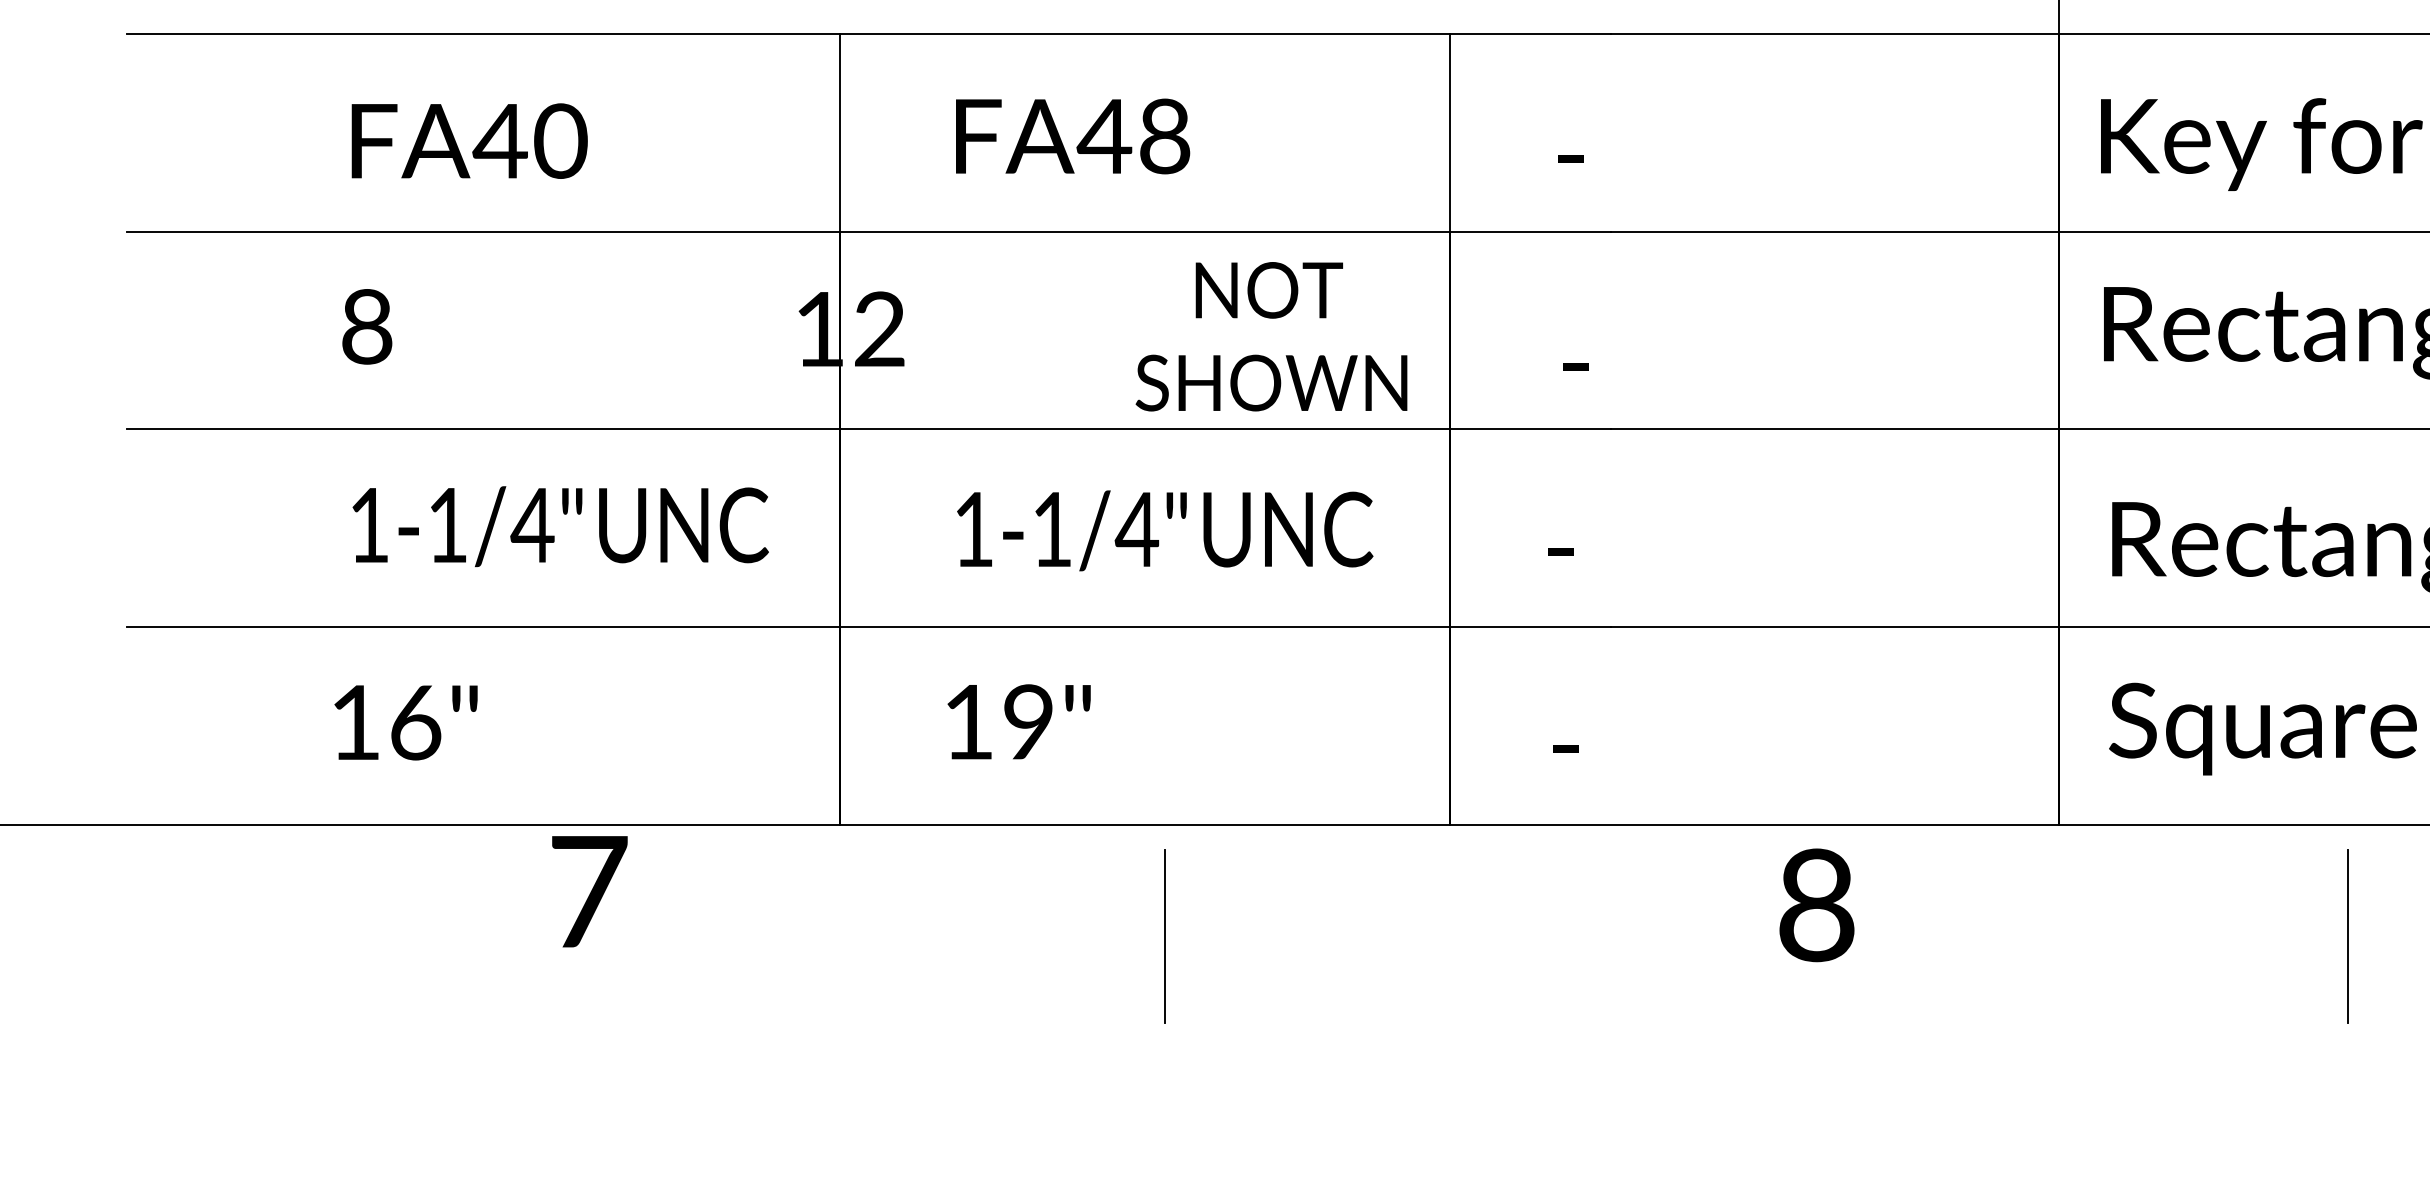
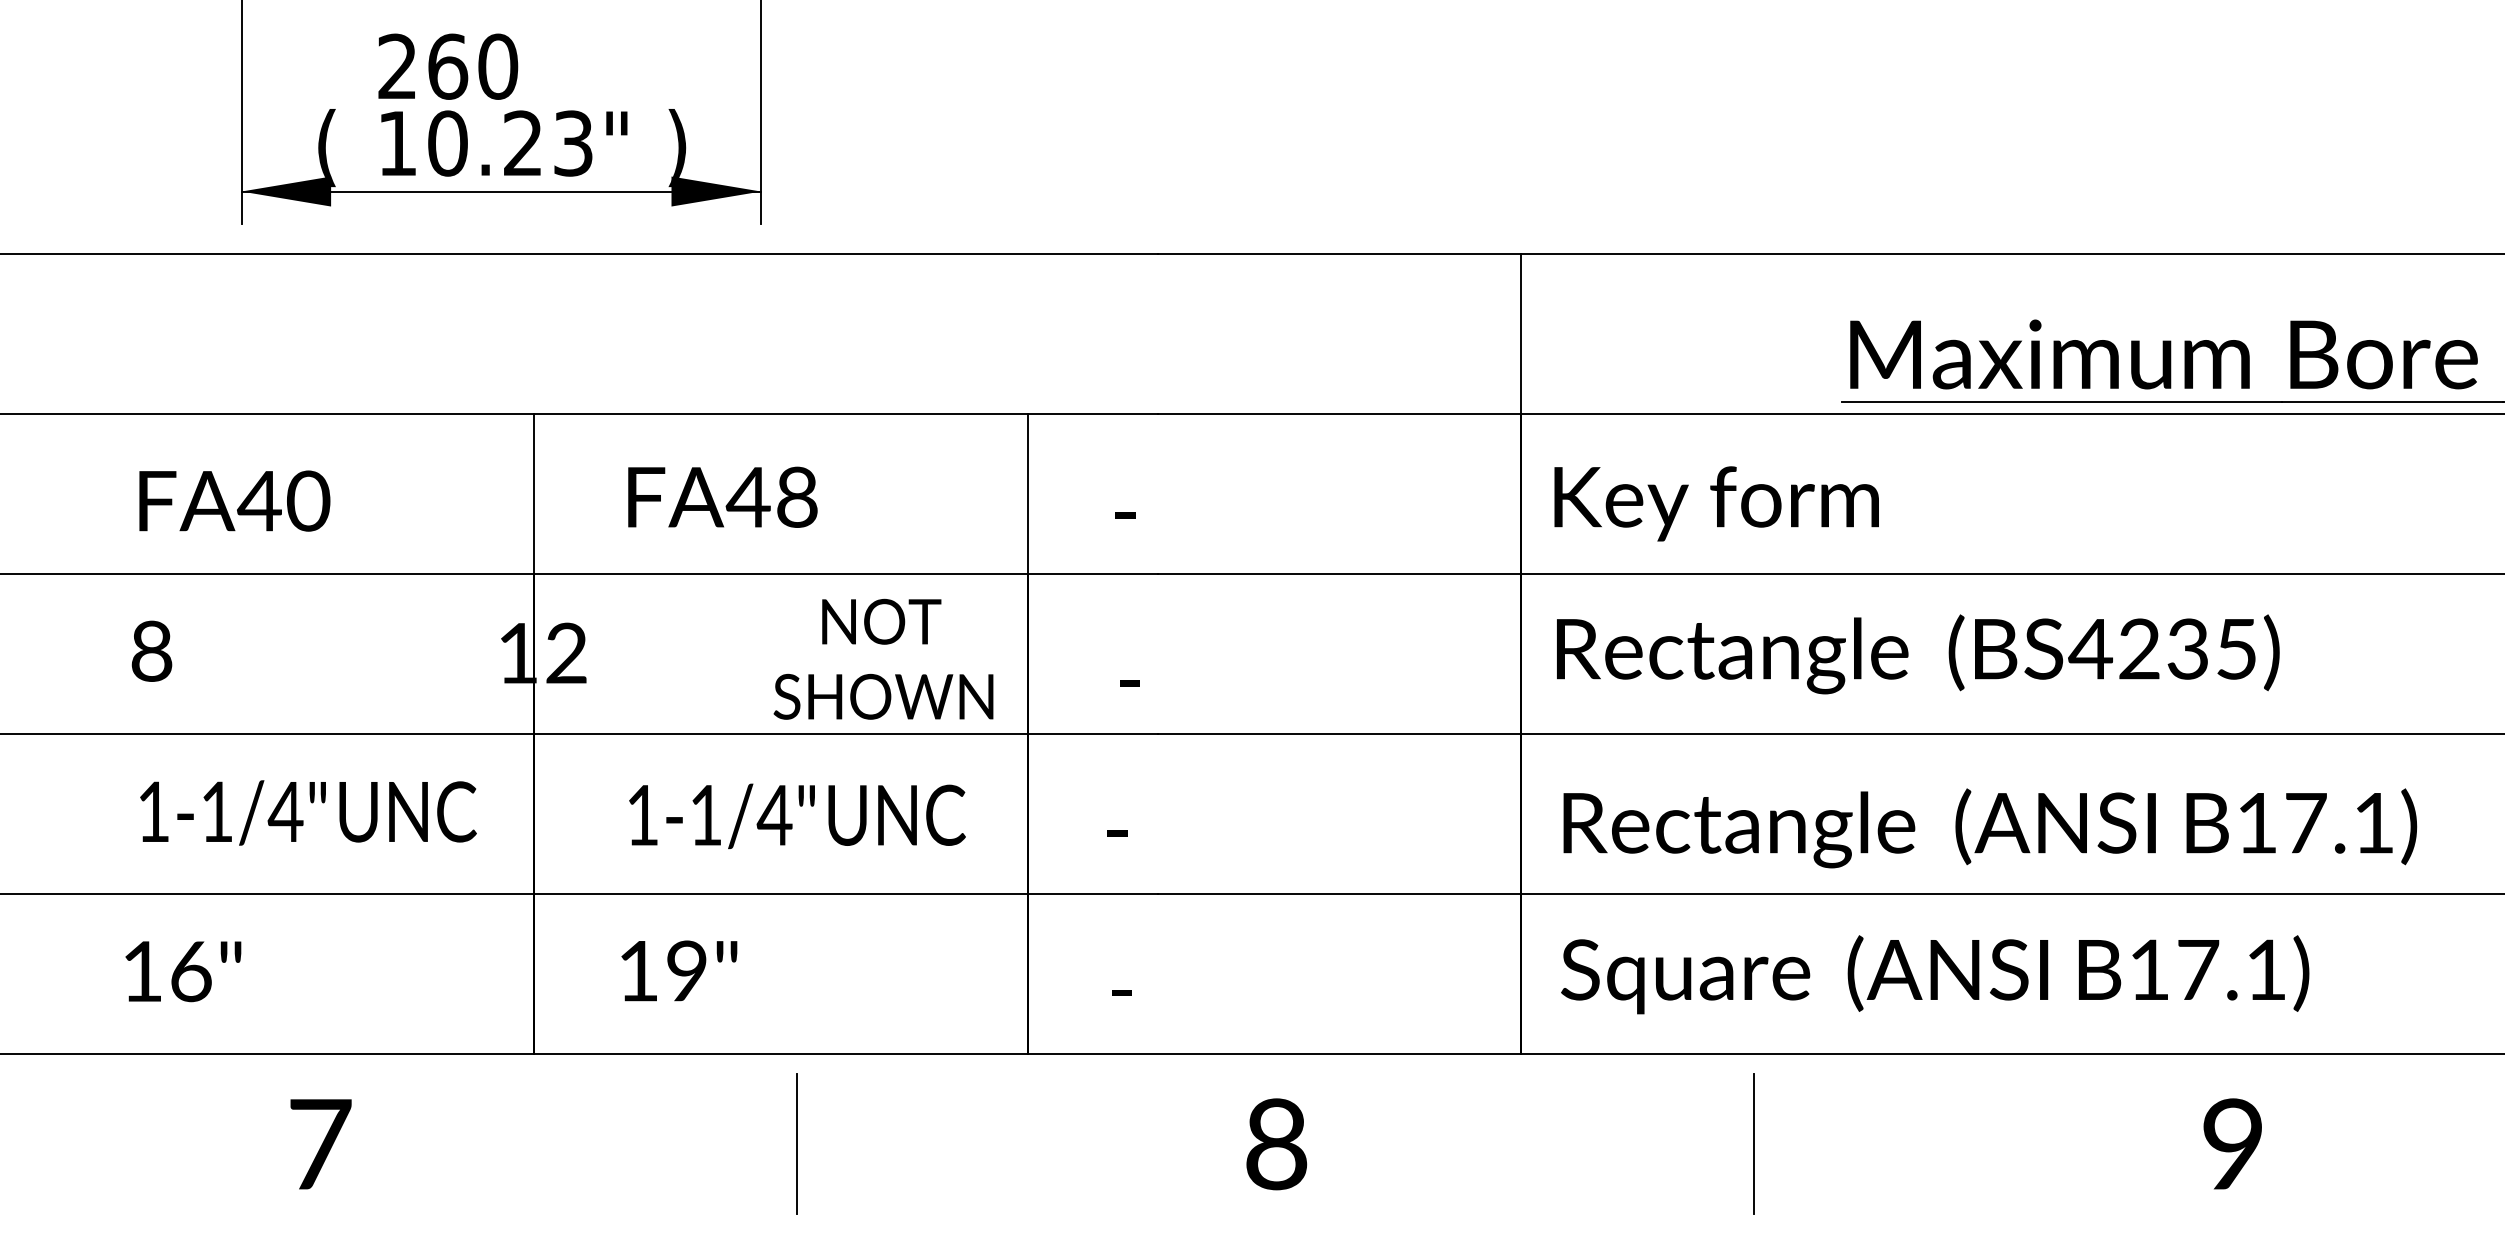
text: (589, 891) -> (320, 1144), moved
text: (1816, 905) -> (1276, 1144), moved

